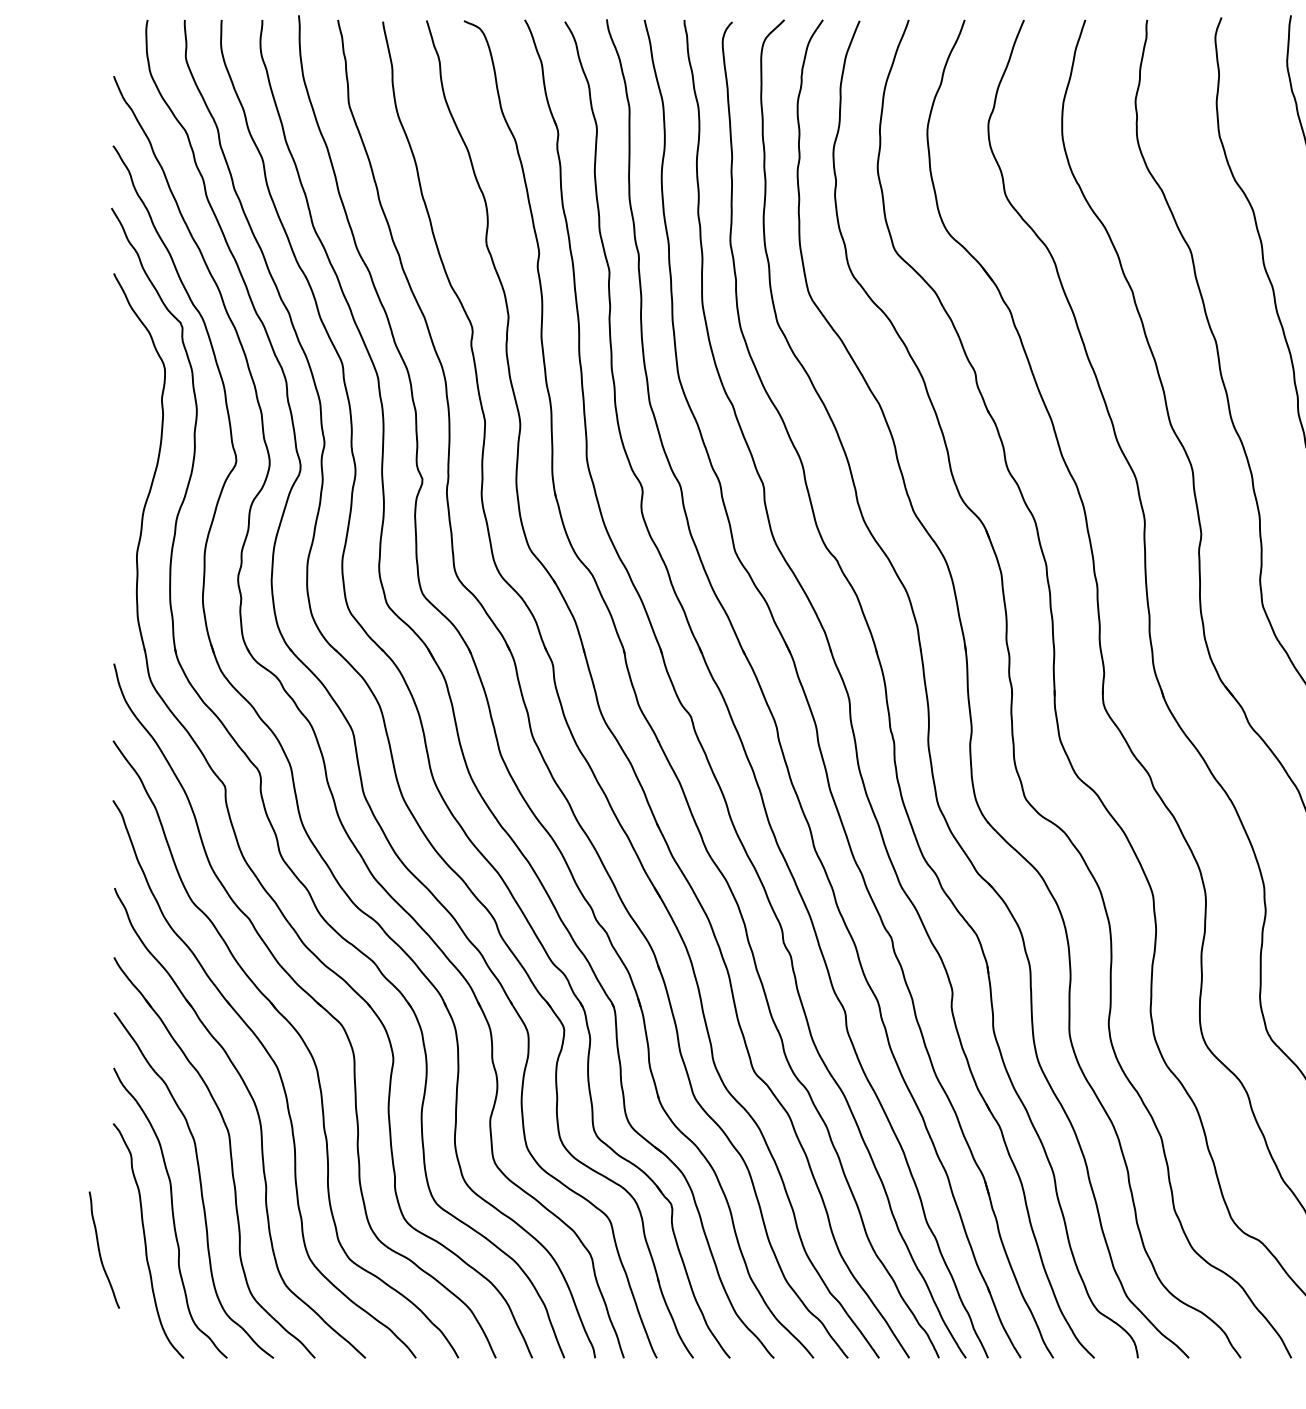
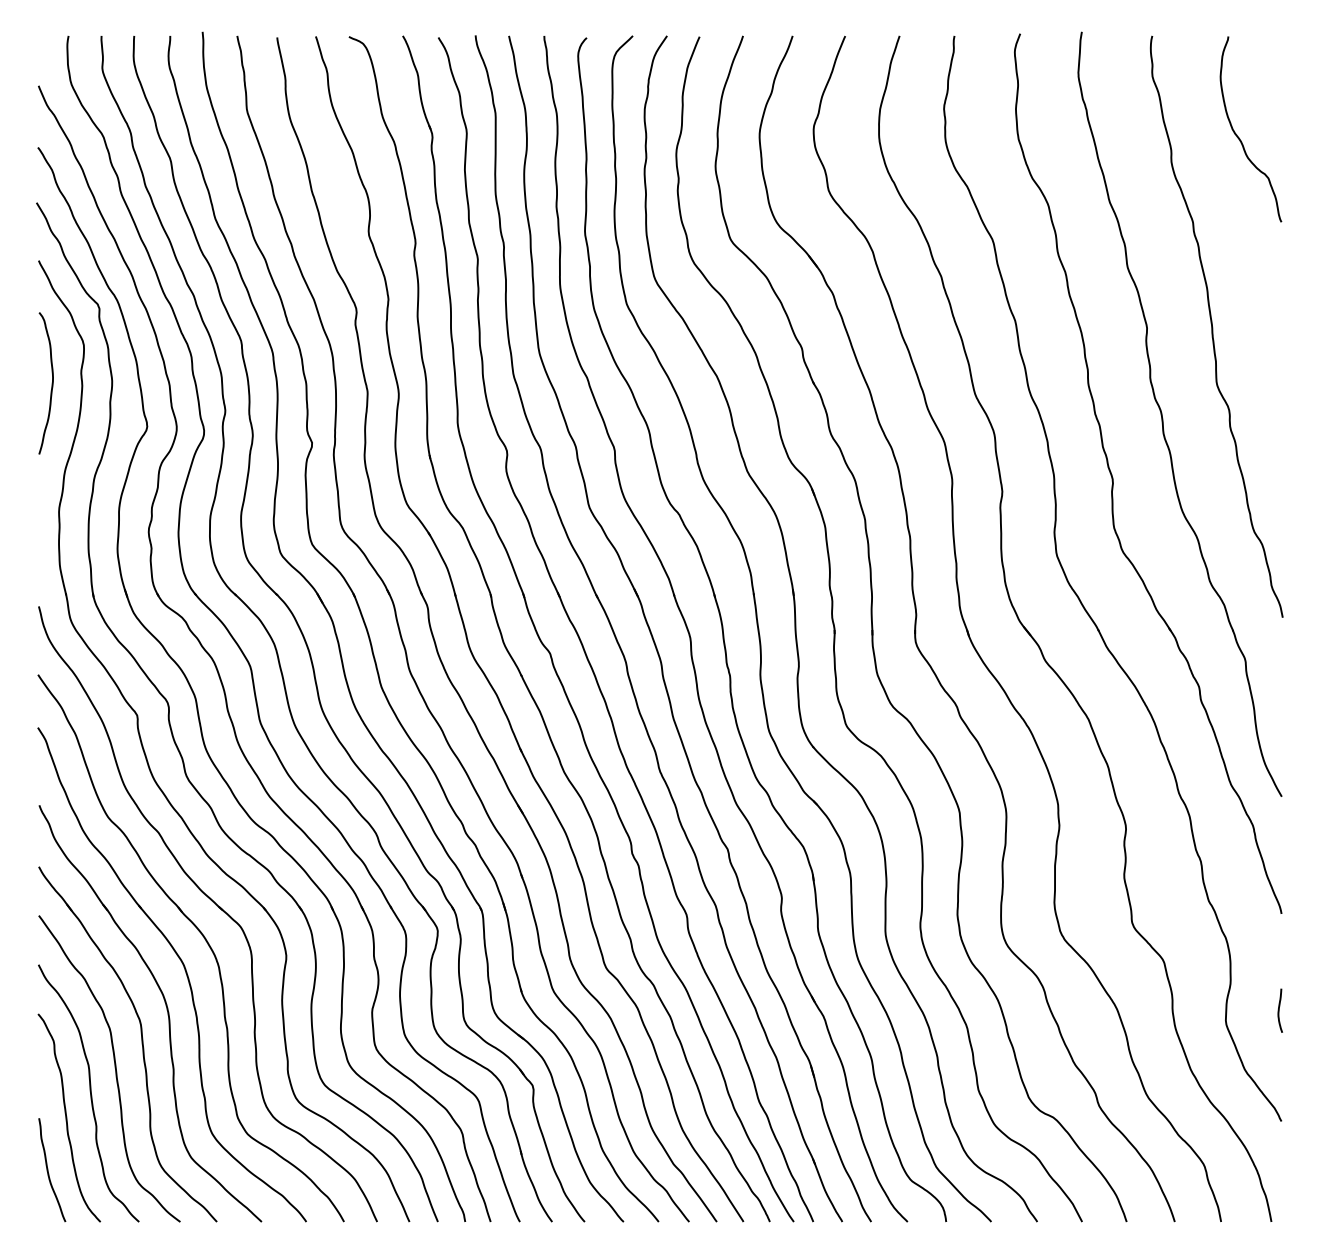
curve: (128, 412) -> (51, 383), added
curve: (100, 1250) -> (48, 1170), moved

